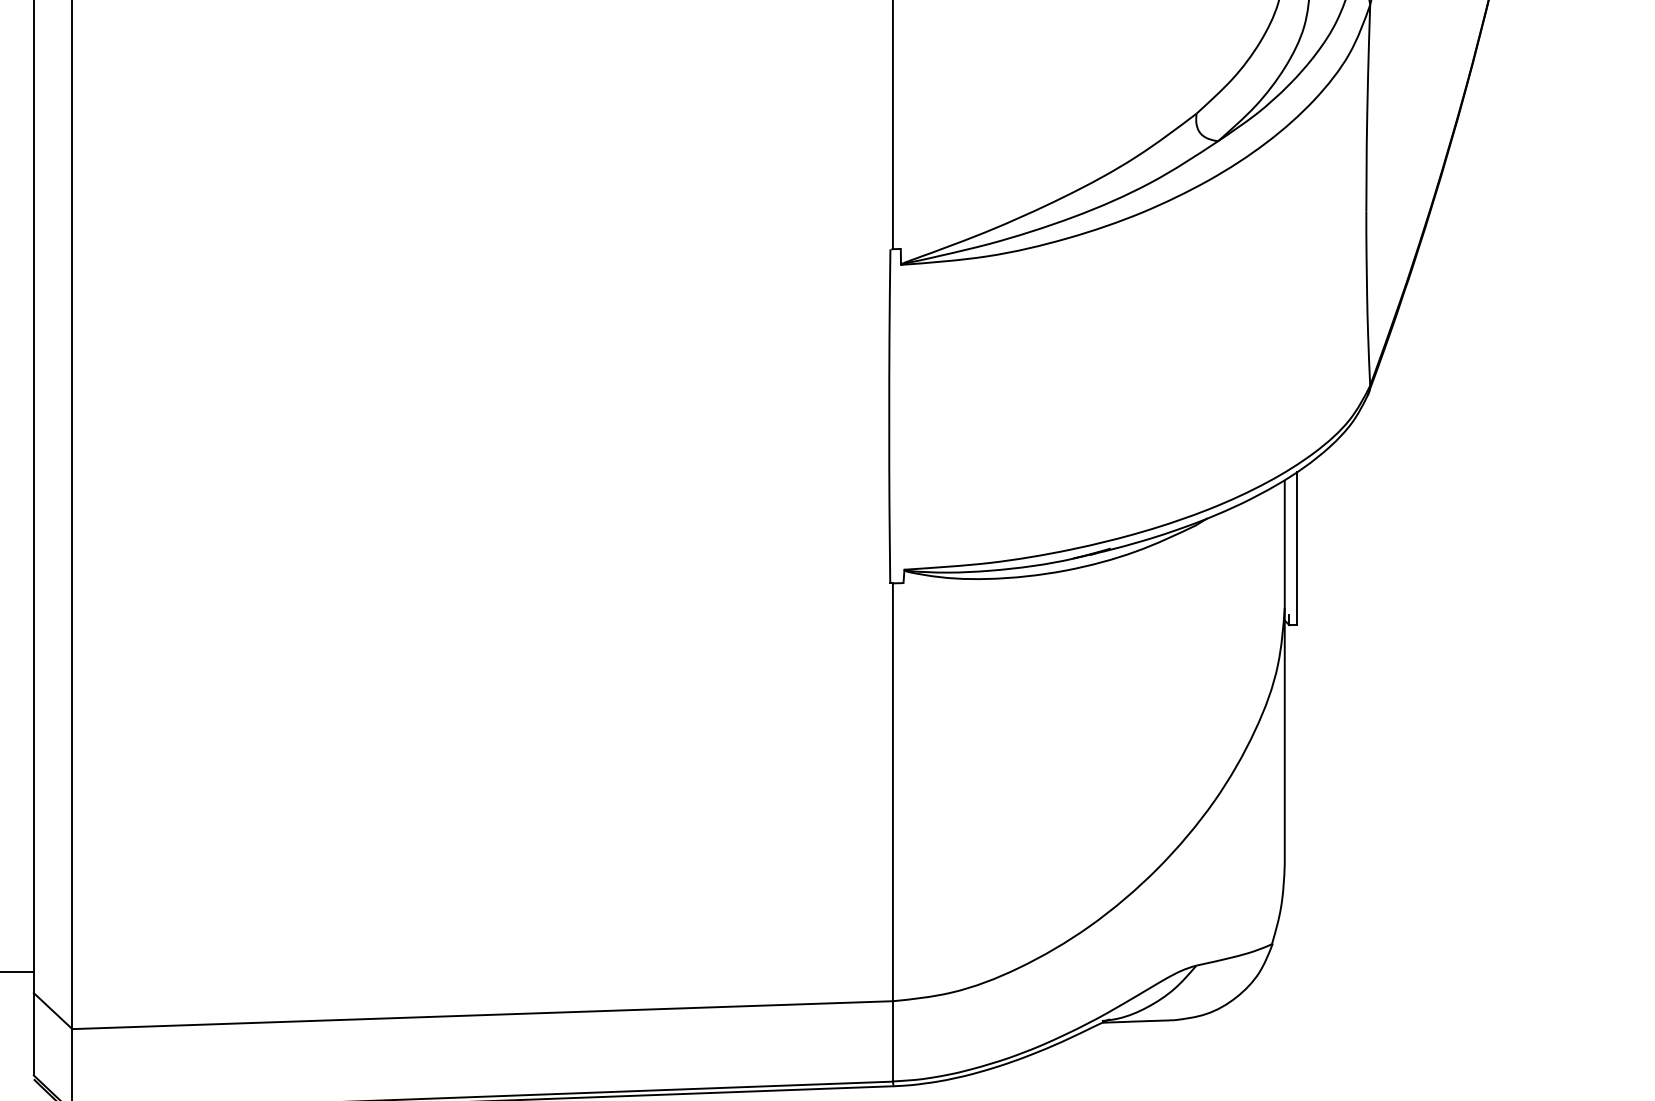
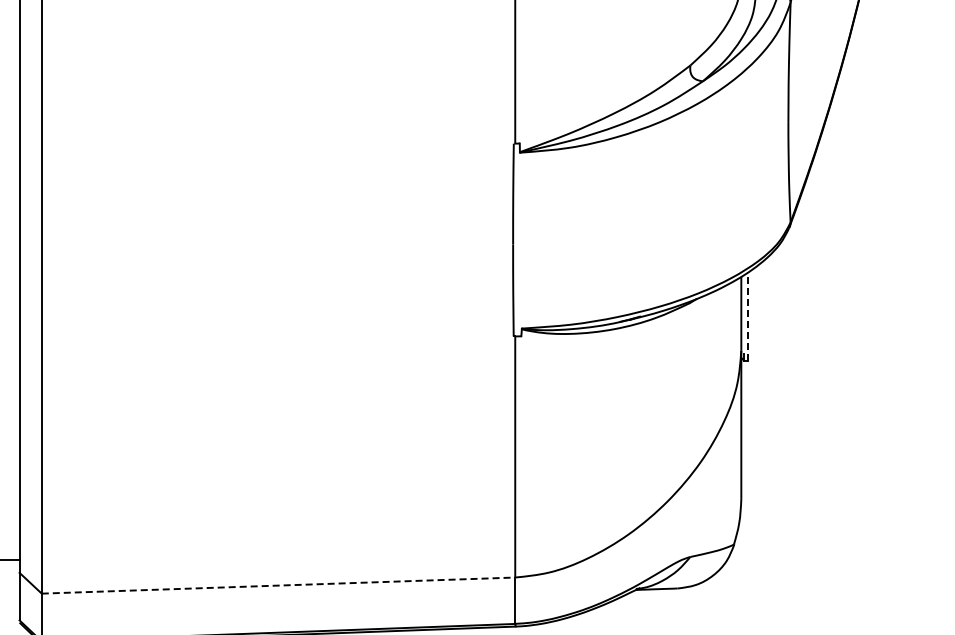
line: (1297, 547) -> (748, 315), solid -> dashed
line: (482, 1014) -> (278, 585), solid -> dashed

